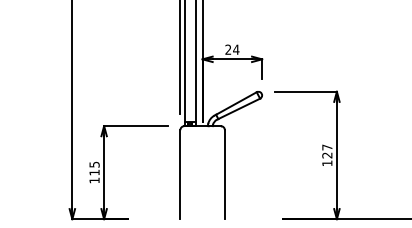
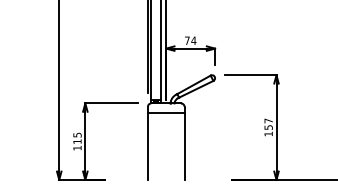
text: (228, 49) -> (187, 40), 24 -> 74
line: (202, 138) -> (166, 113), added
text: (327, 155) -> (268, 127), 127 -> 157

